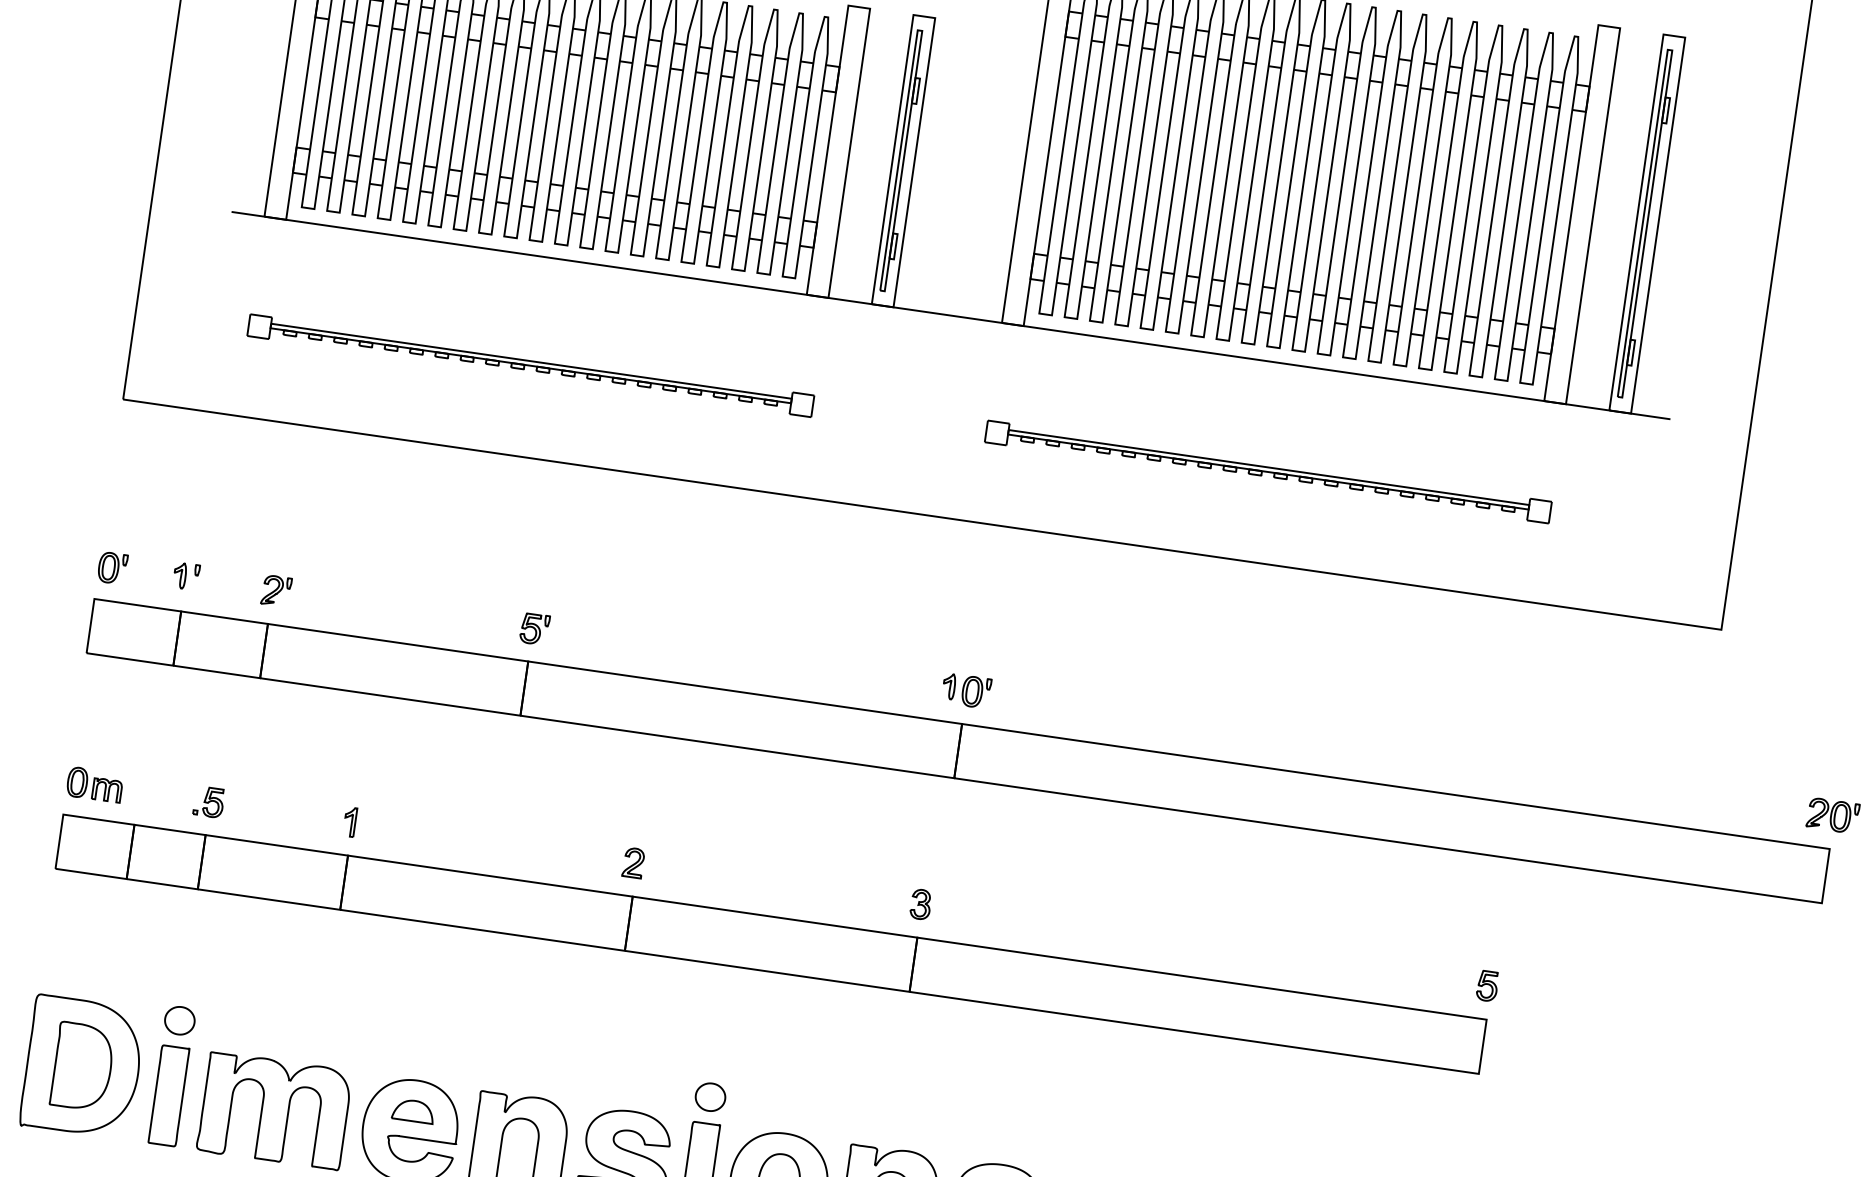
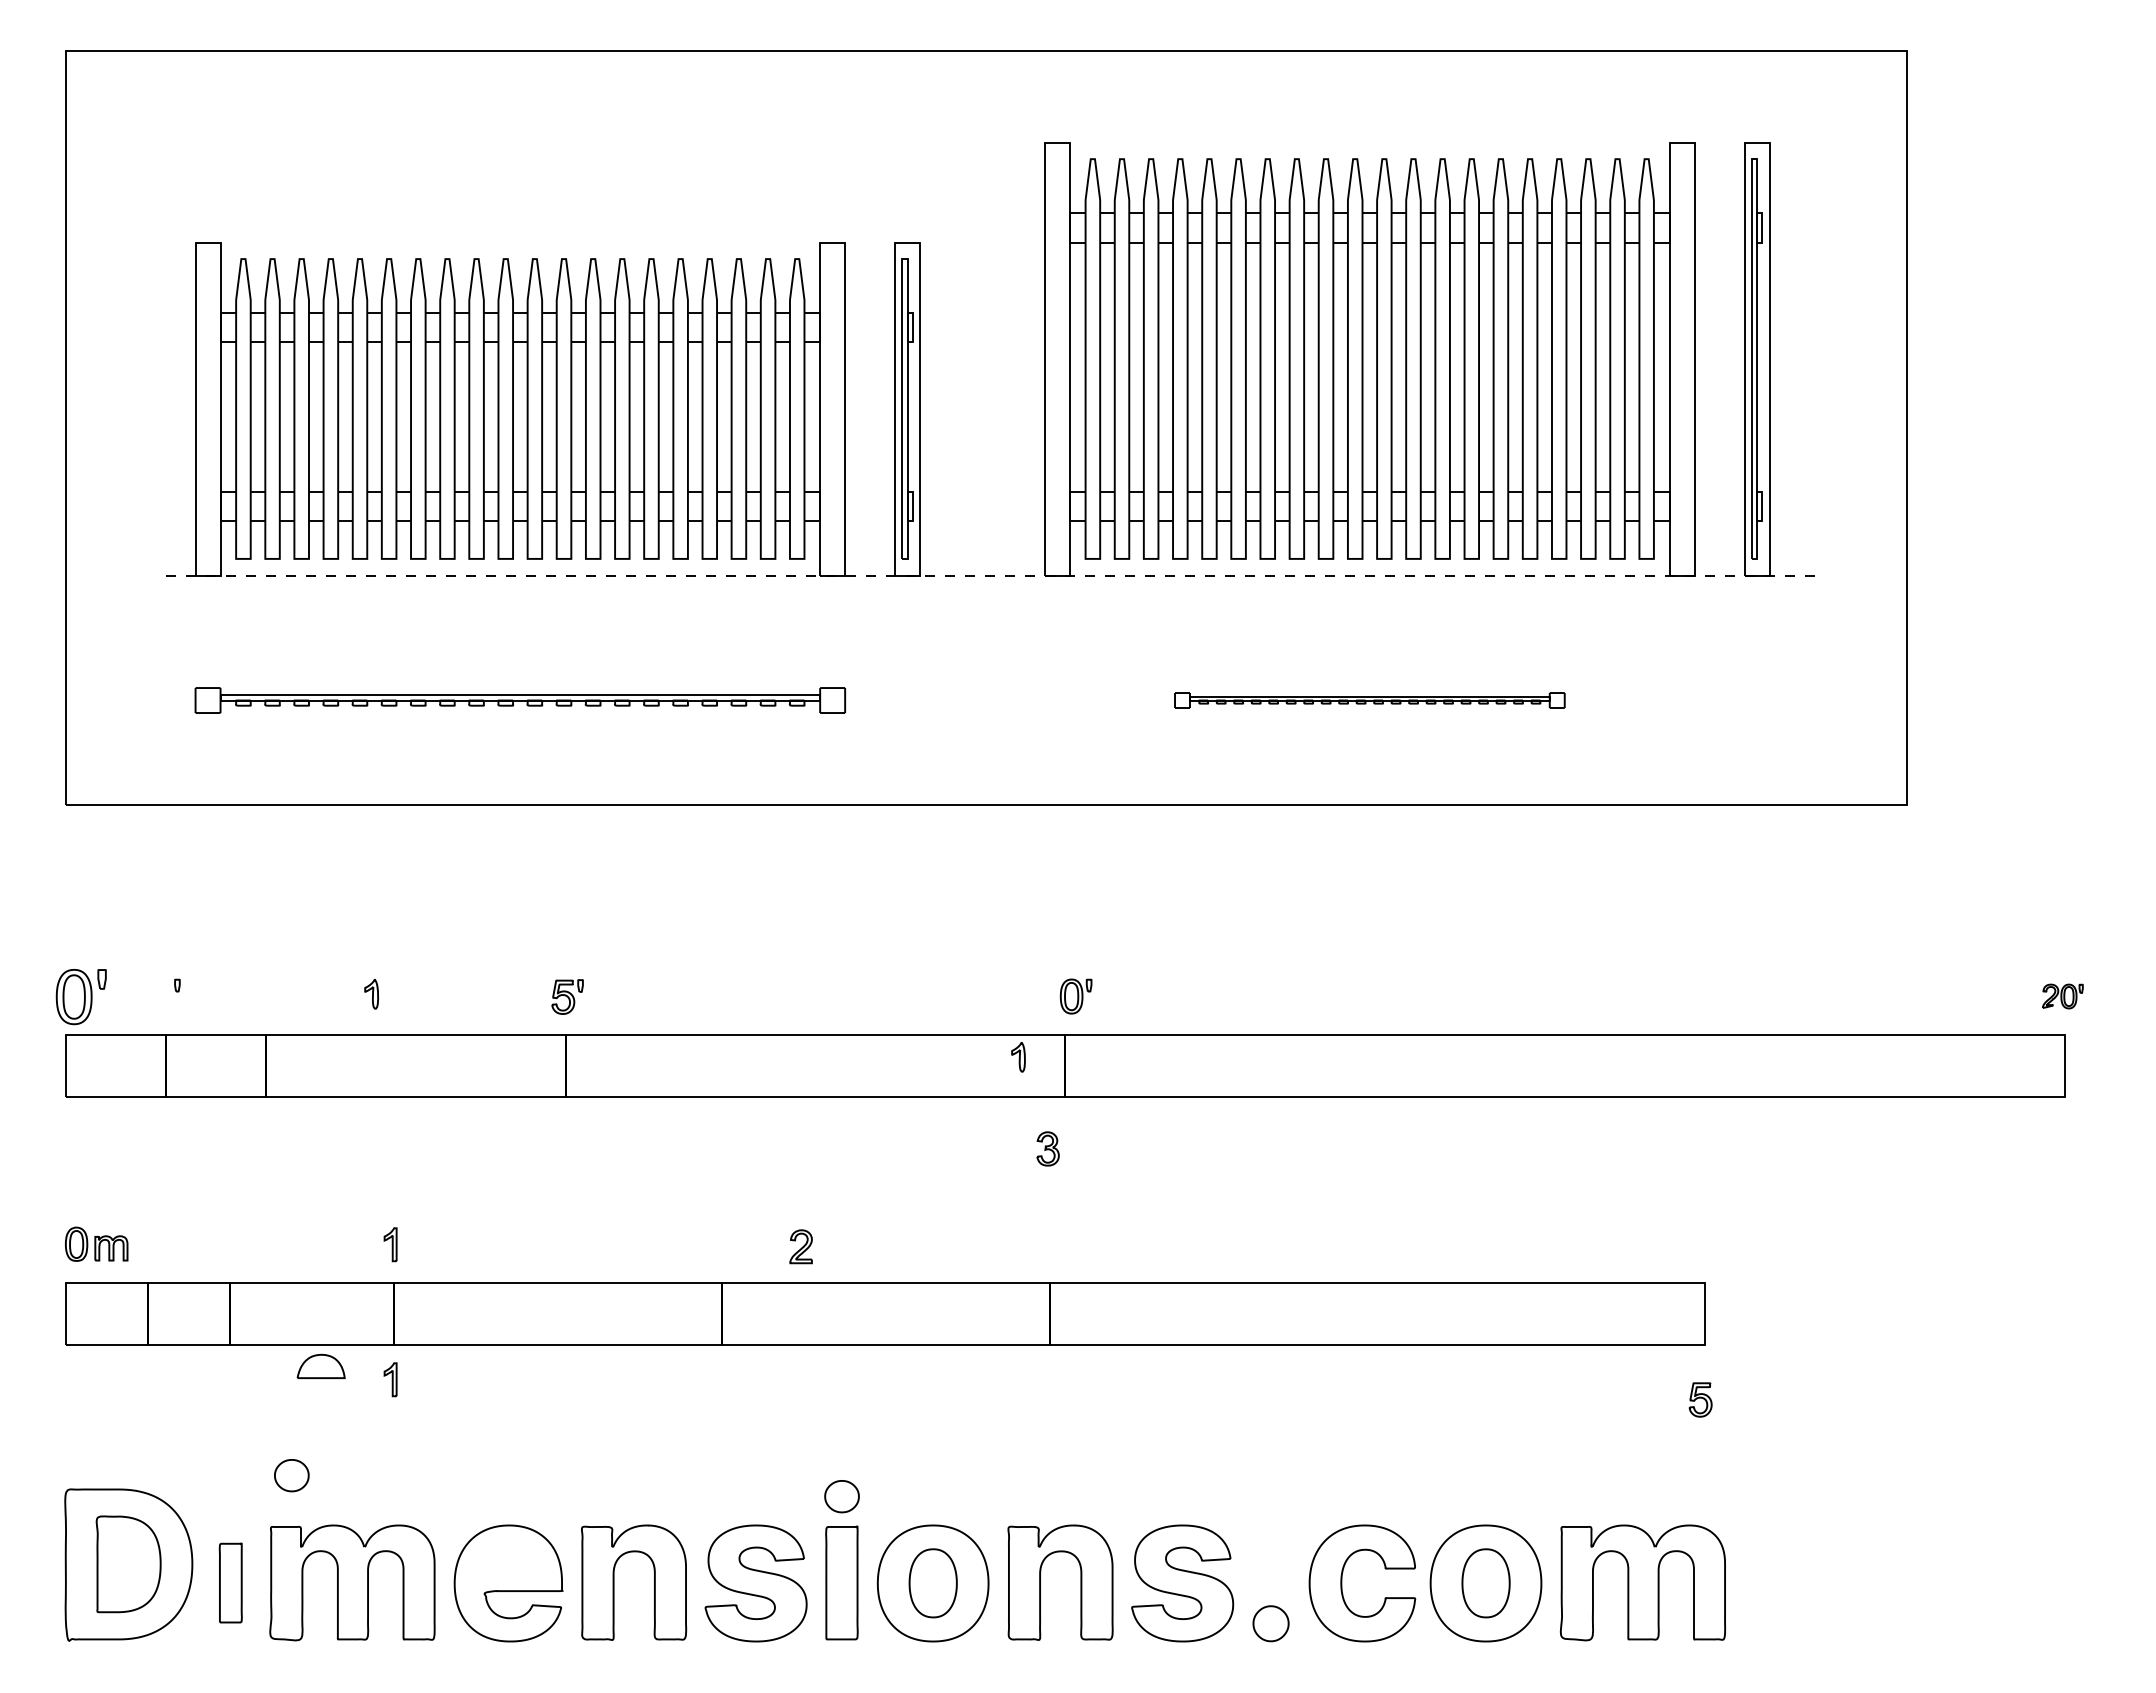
line: (951, 315) -> (986, 575), solid -> dashed
part: (1268, 471) -> (1369, 700), size x0.6
part: (112, 567) -> (81, 996), size x1.6
part: (179, 575) -> (371, 994), moved
part: (276, 590) -> (269, 995), removed
part: (949, 686) -> (1018, 1057), moved
part: (209, 802) -> (228, 1245), removed
part: (1832, 815) -> (2062, 996), size x0.7
part: (633, 862) -> (800, 1246), moved
part: (920, 904) -> (1047, 1148), moved
part: (333, 939) -> (390, 1379), added
part: (1487, 985) -> (1700, 1399), moved
part: (179, 1020) -> (291, 1475), moved
part: (168, 1095) -> (230, 1582), size x0.7
part: (413, 1110) -> (320, 1365), moved

